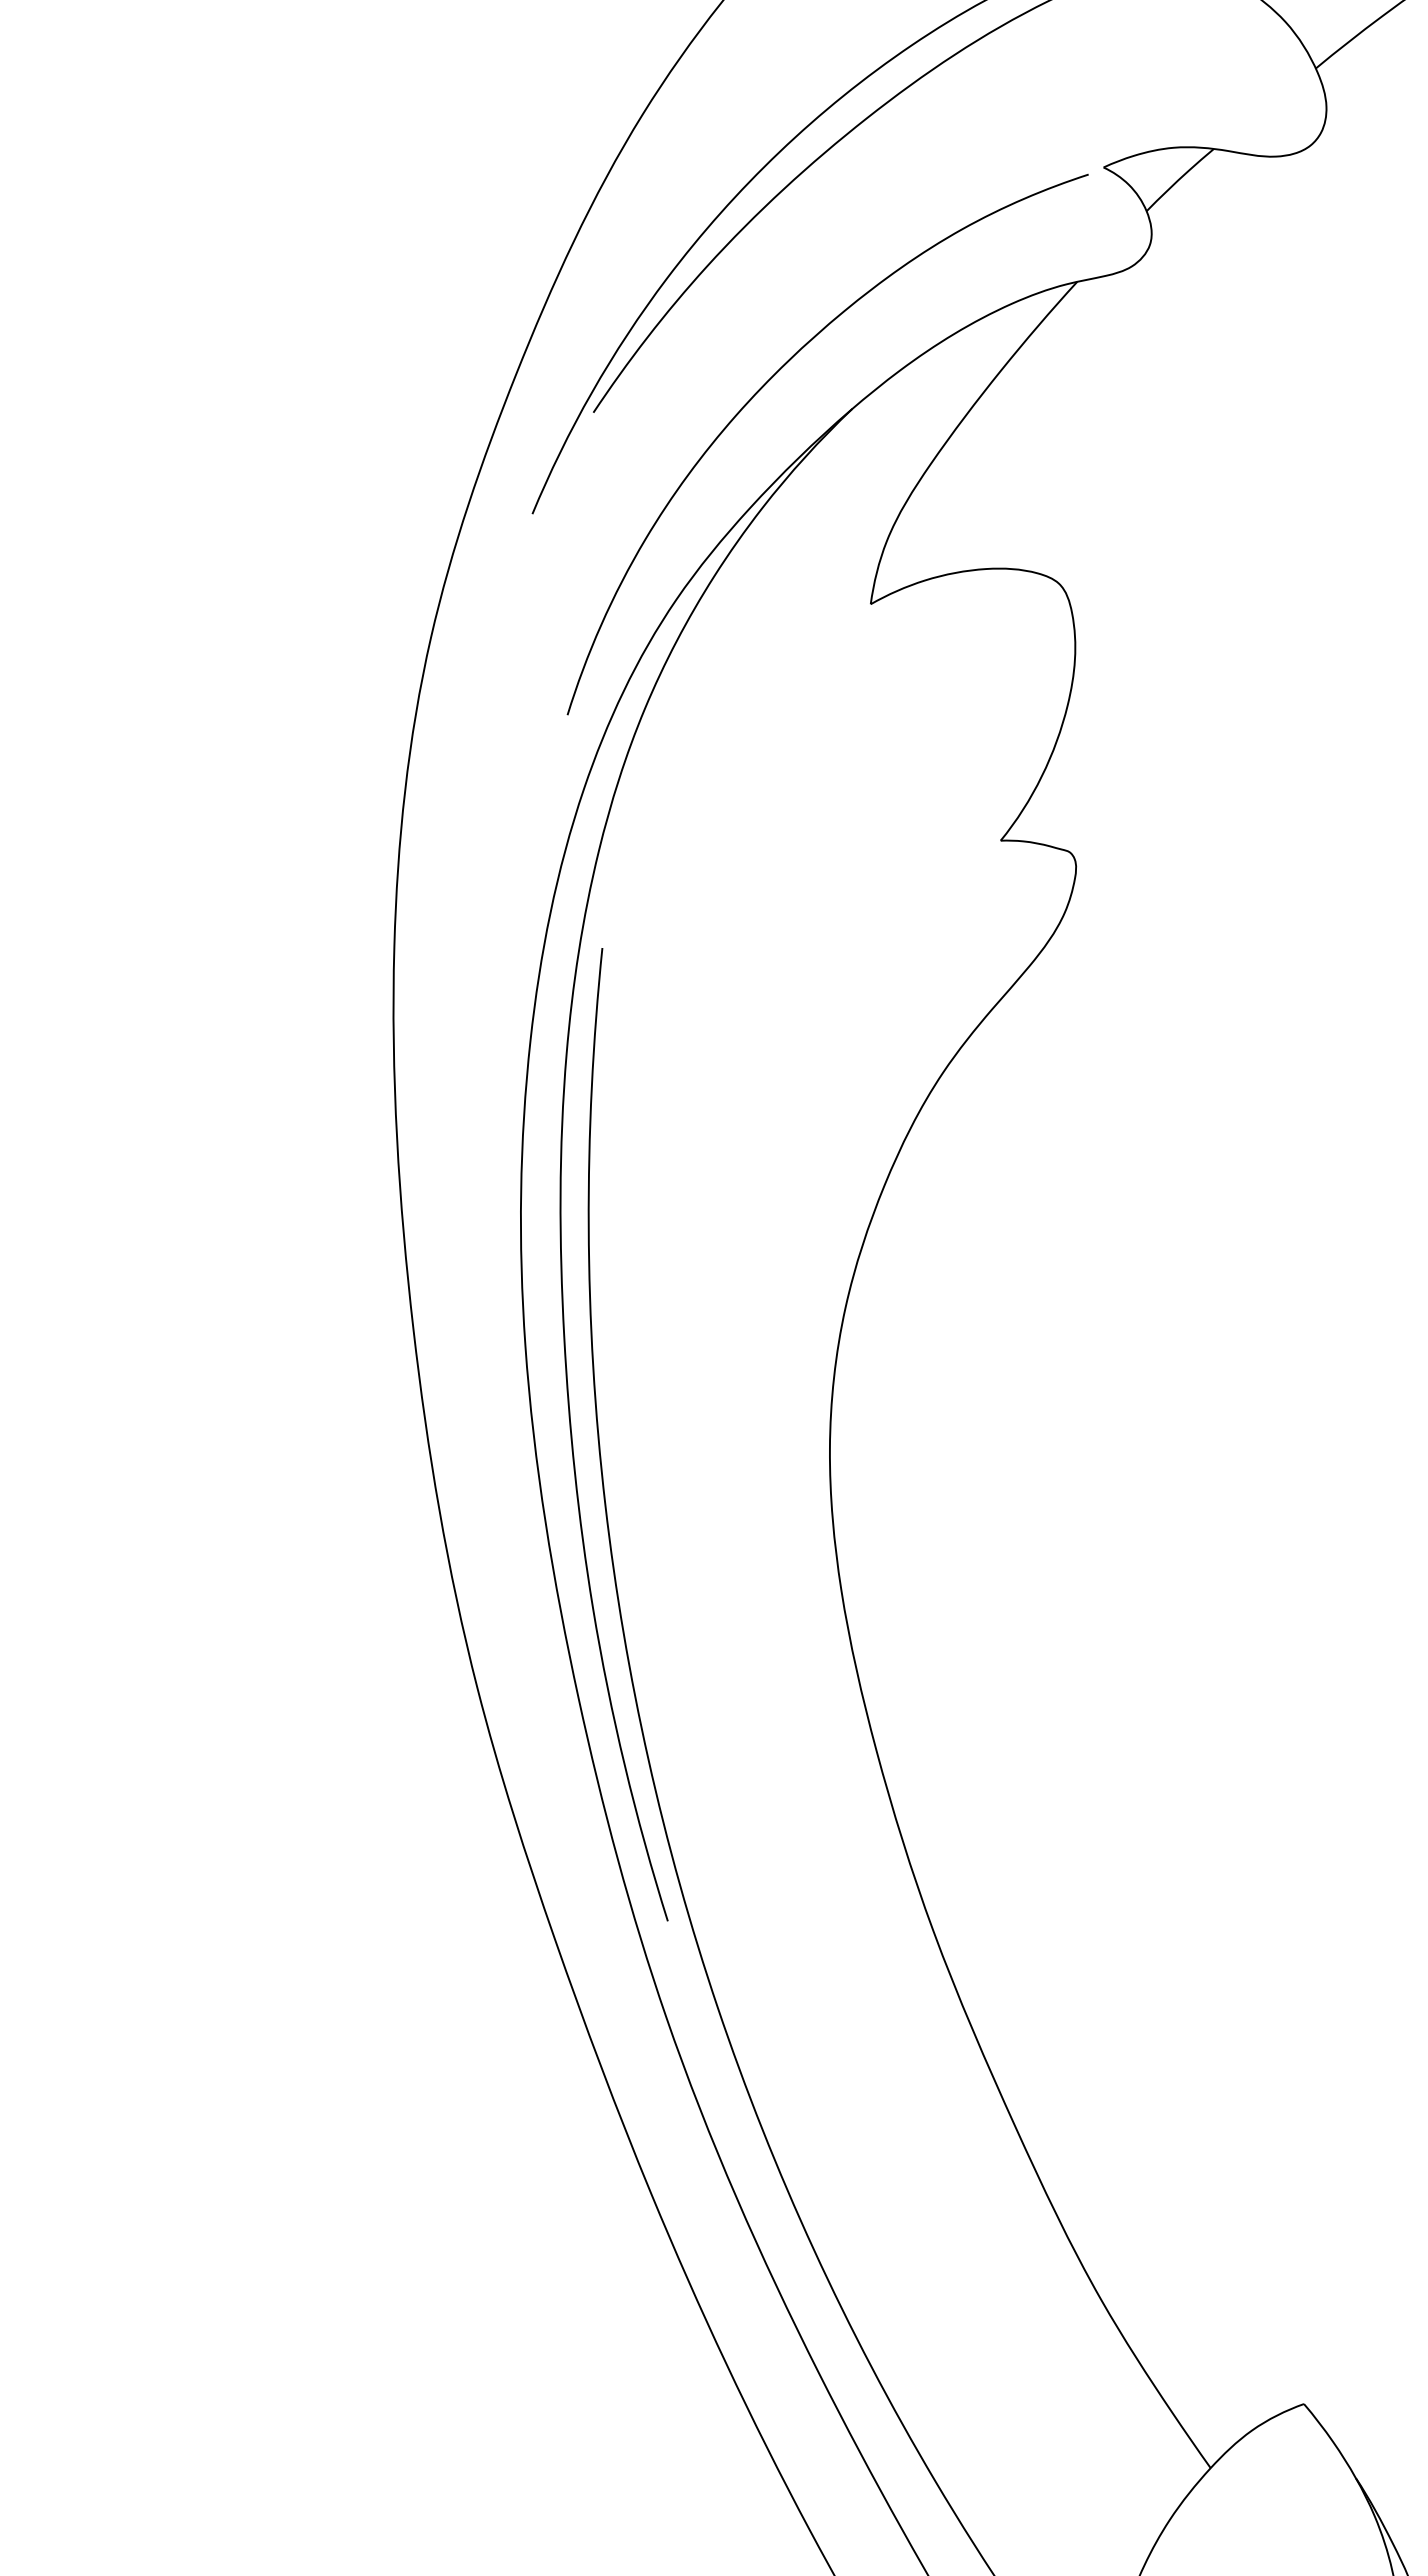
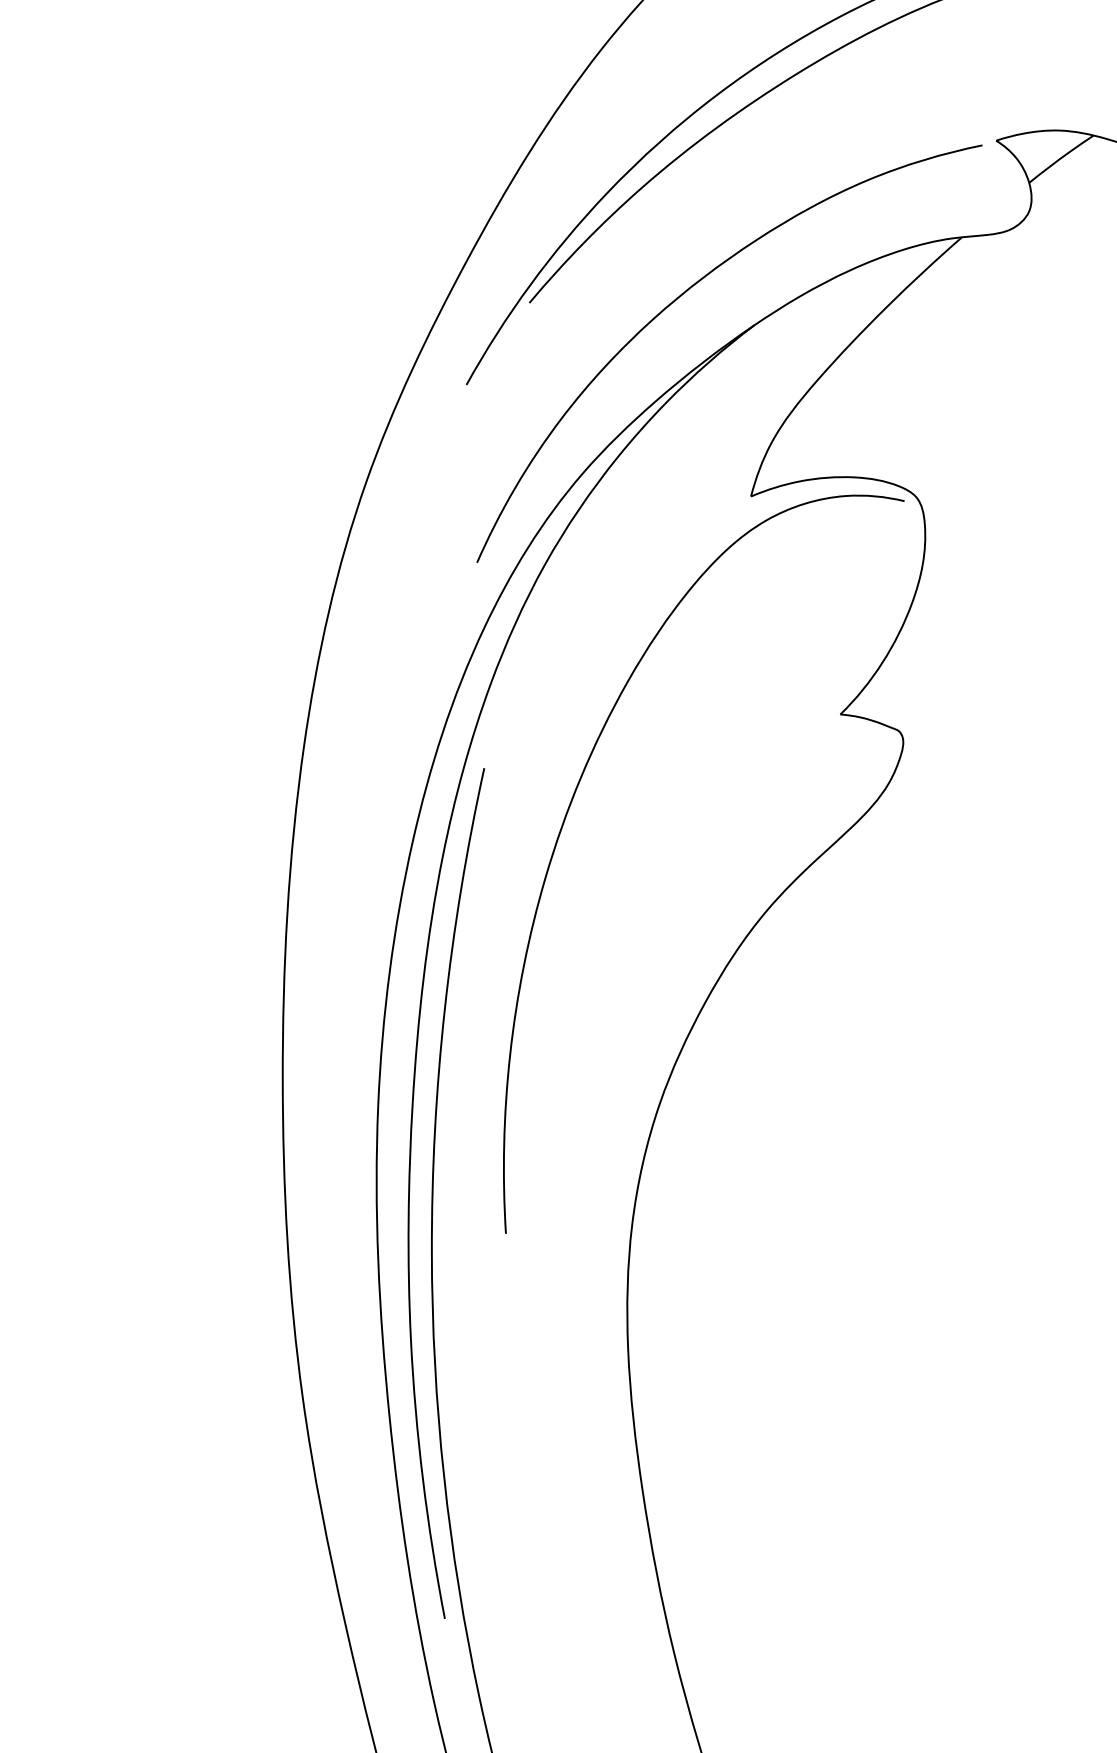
curve: (701, 997) -> (565, 820), added

